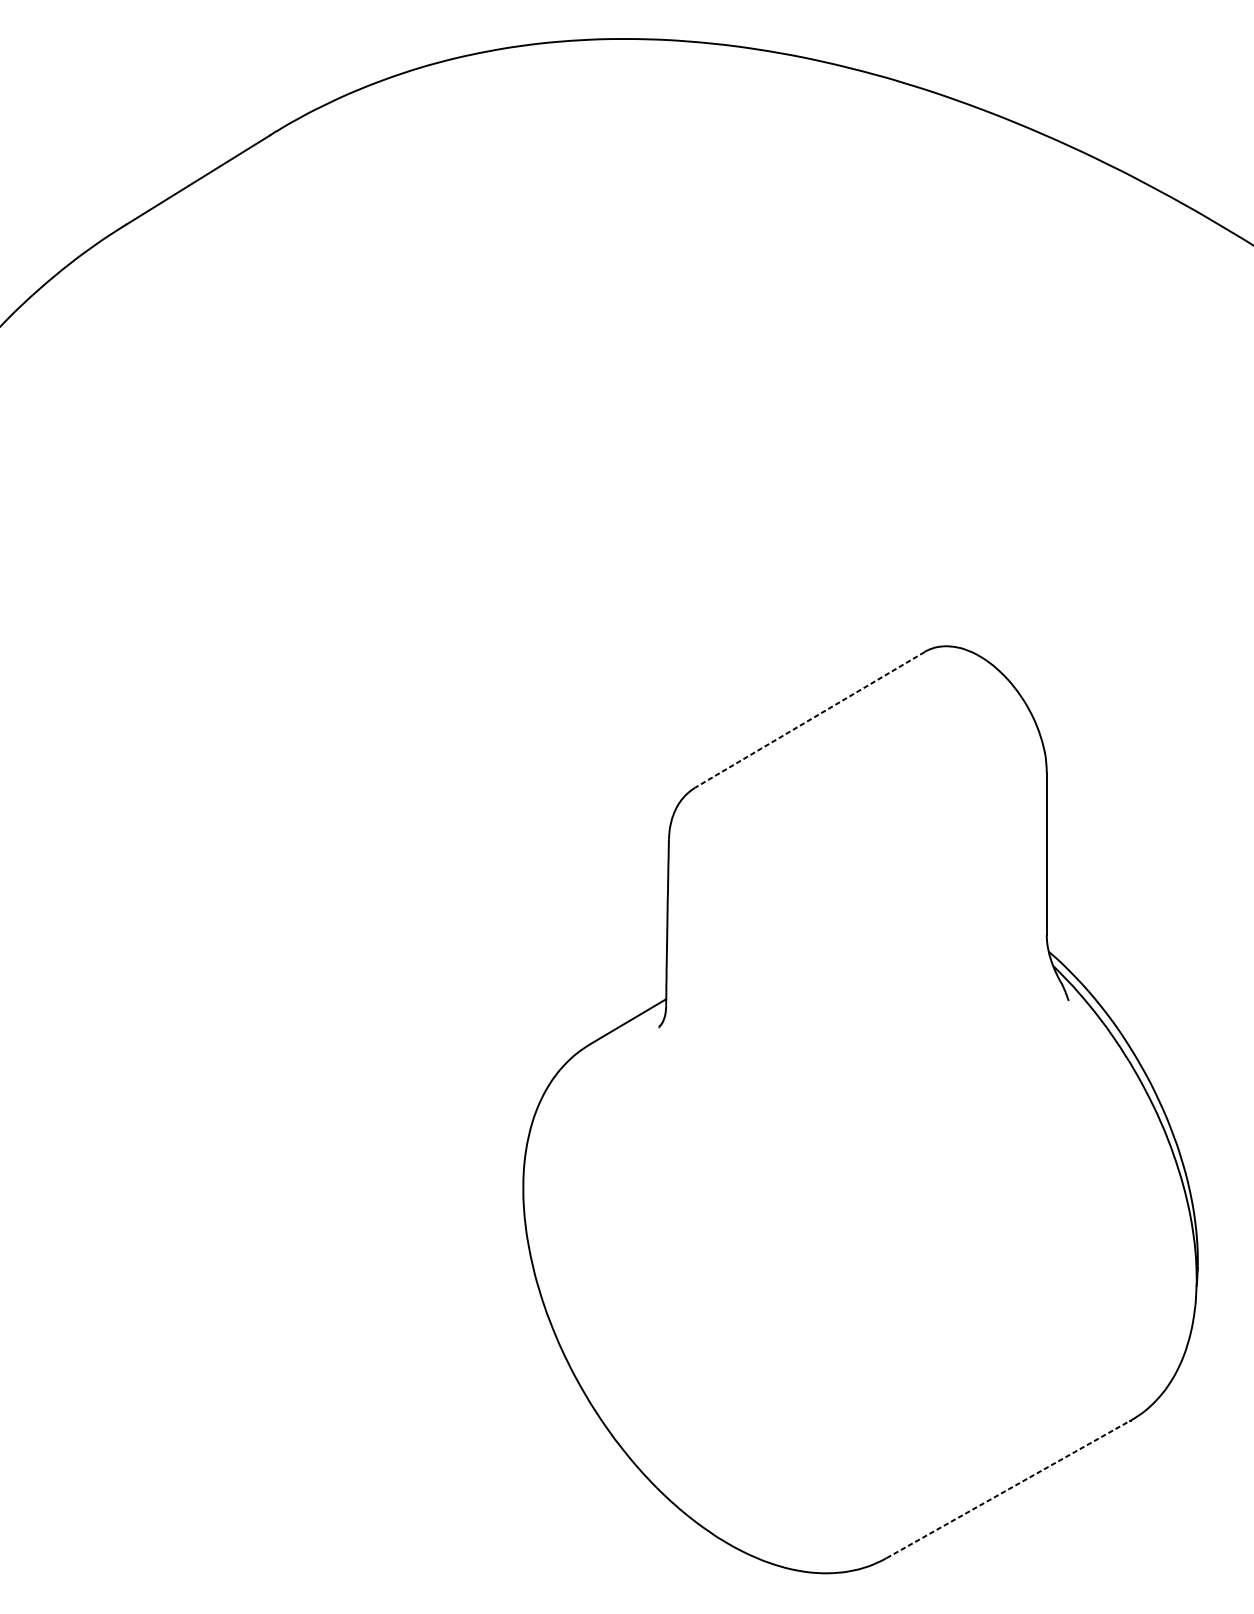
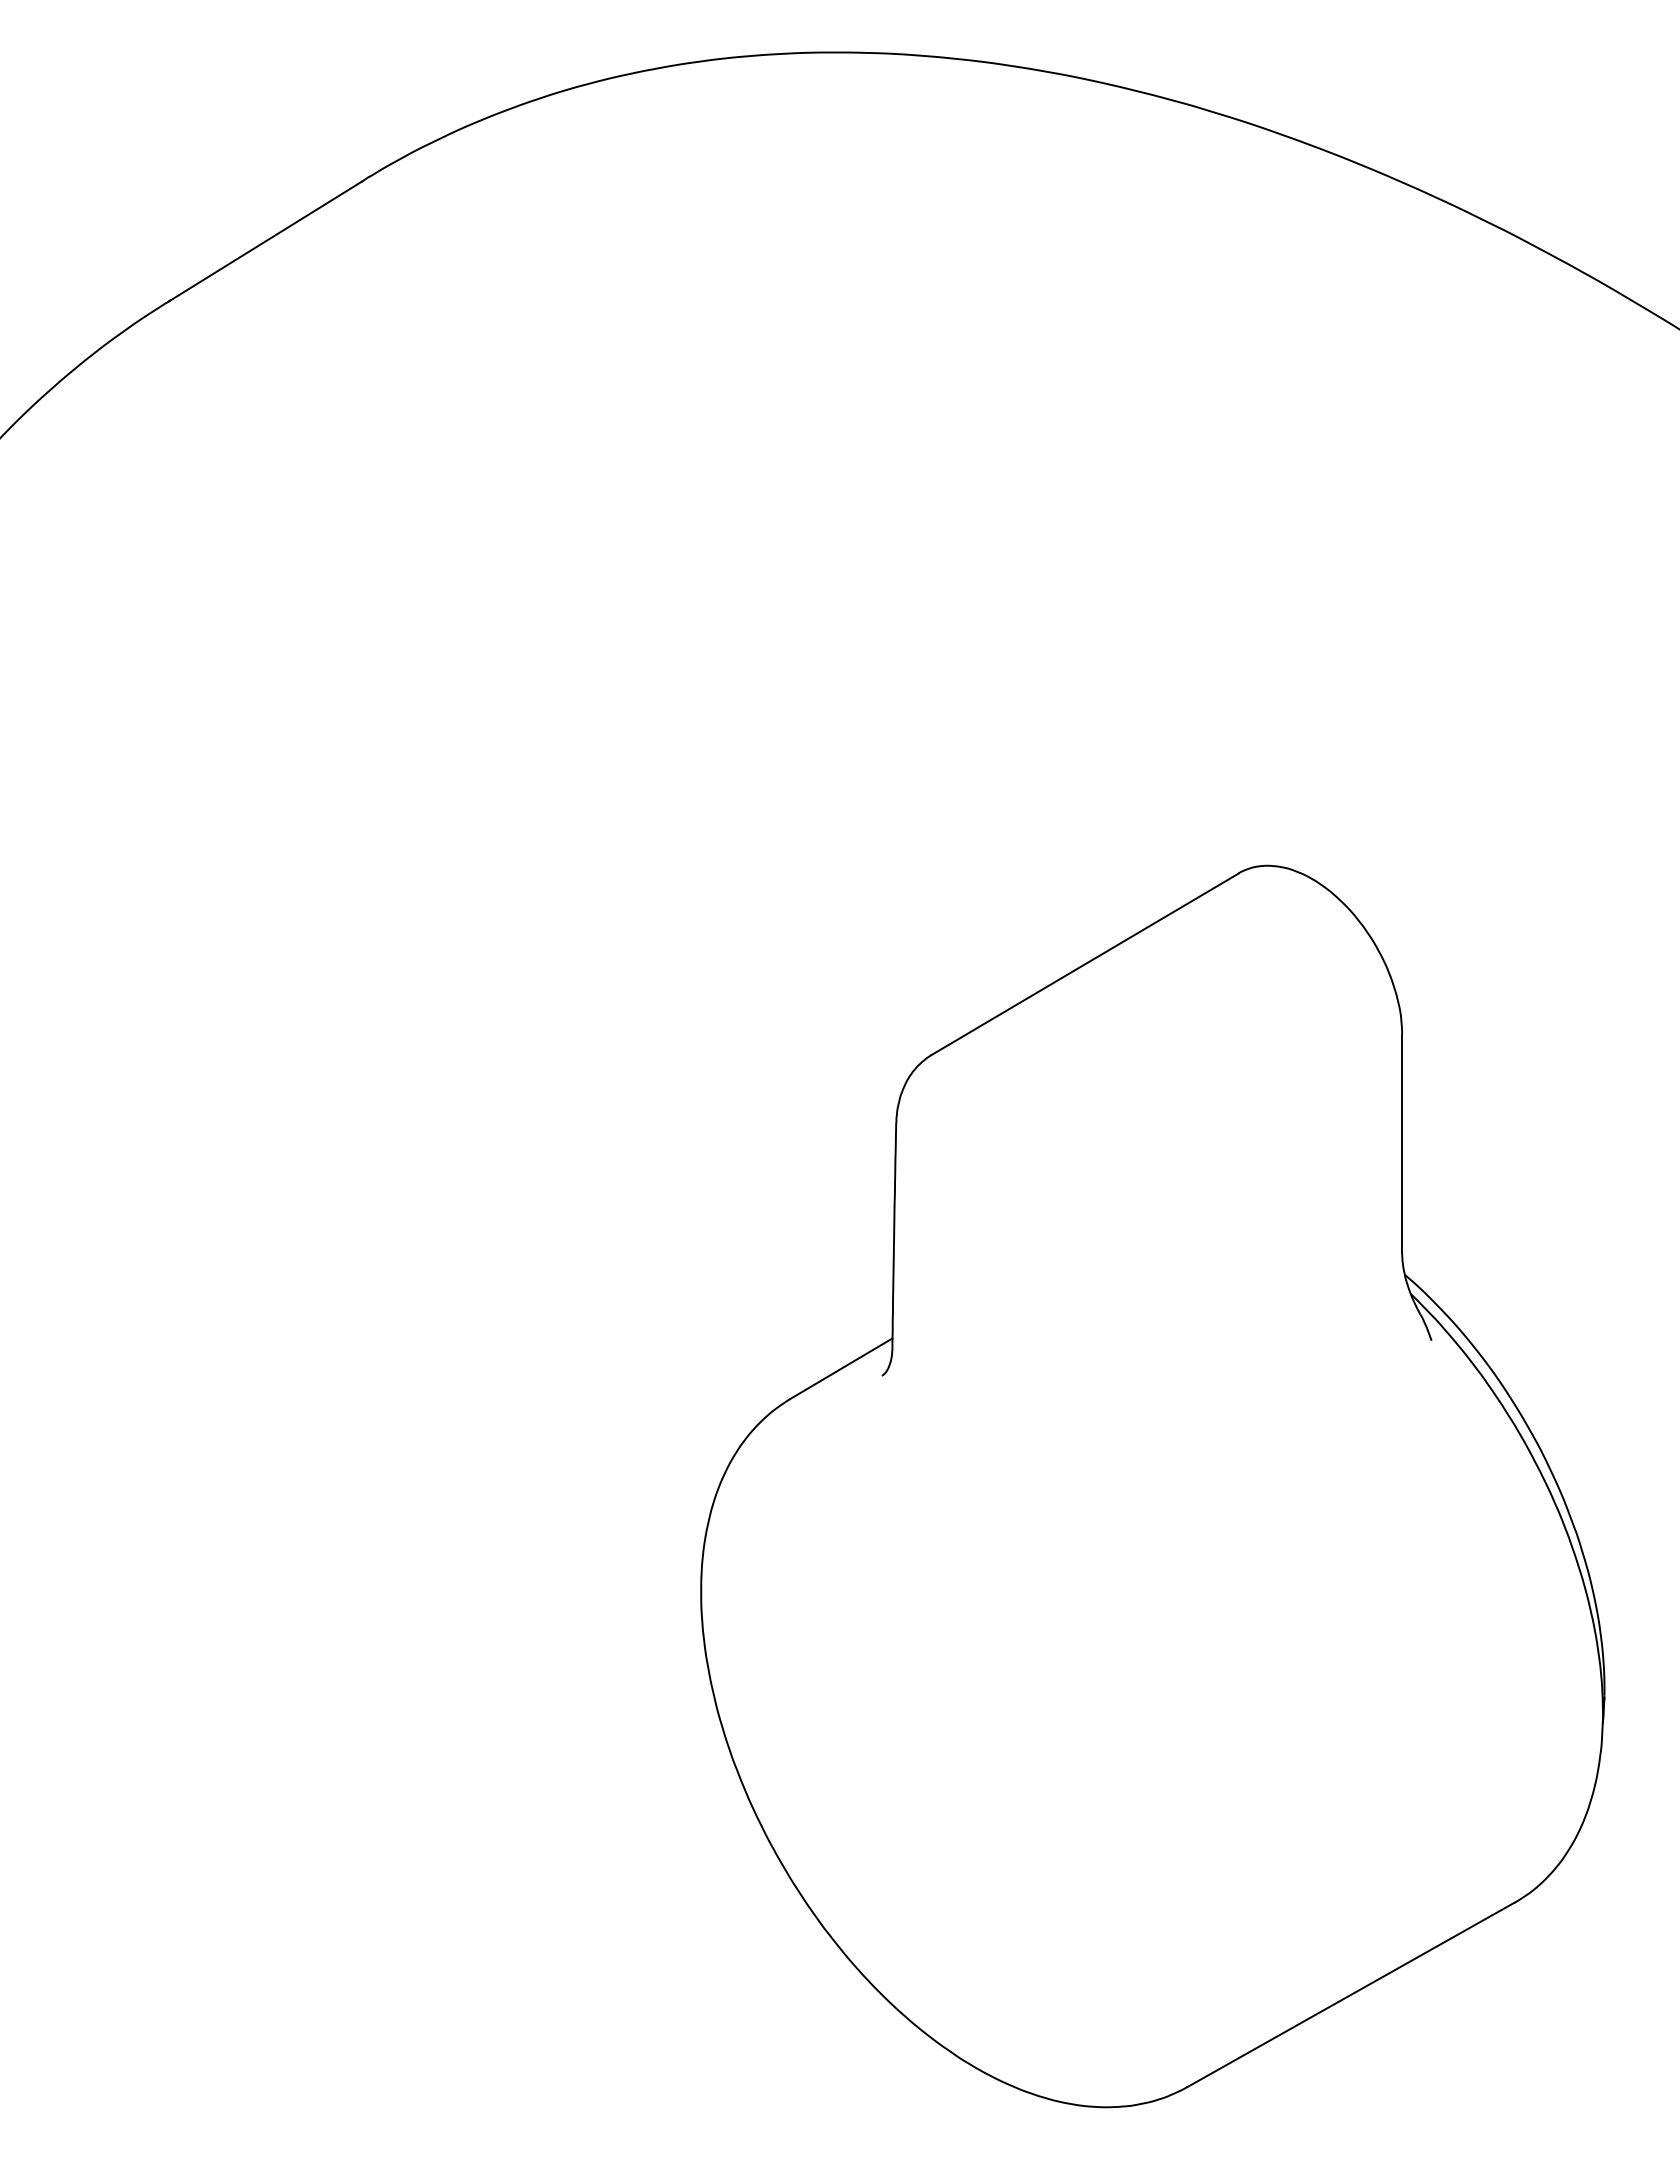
line: (809, 720) -> (1084, 964), dashed -> solid
line: (1008, 1489) -> (1351, 1994), dashed -> solid

